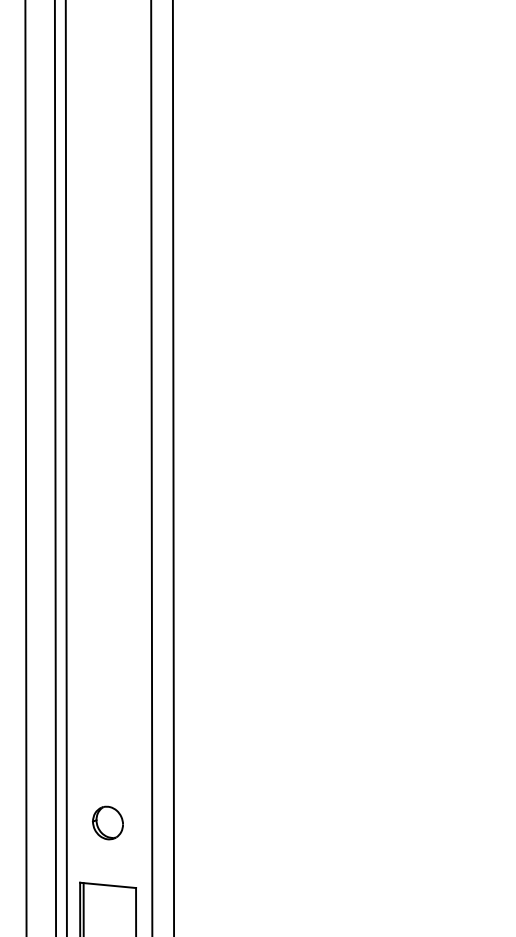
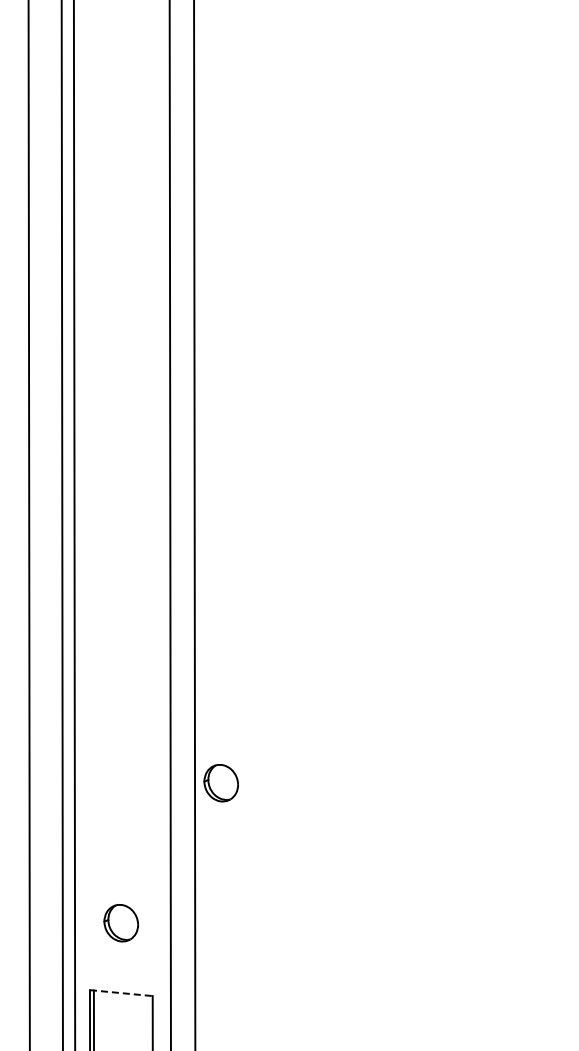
part: (196, 698) -> (220, 783), added
line: (108, 885) -> (121, 993), solid -> dashed

